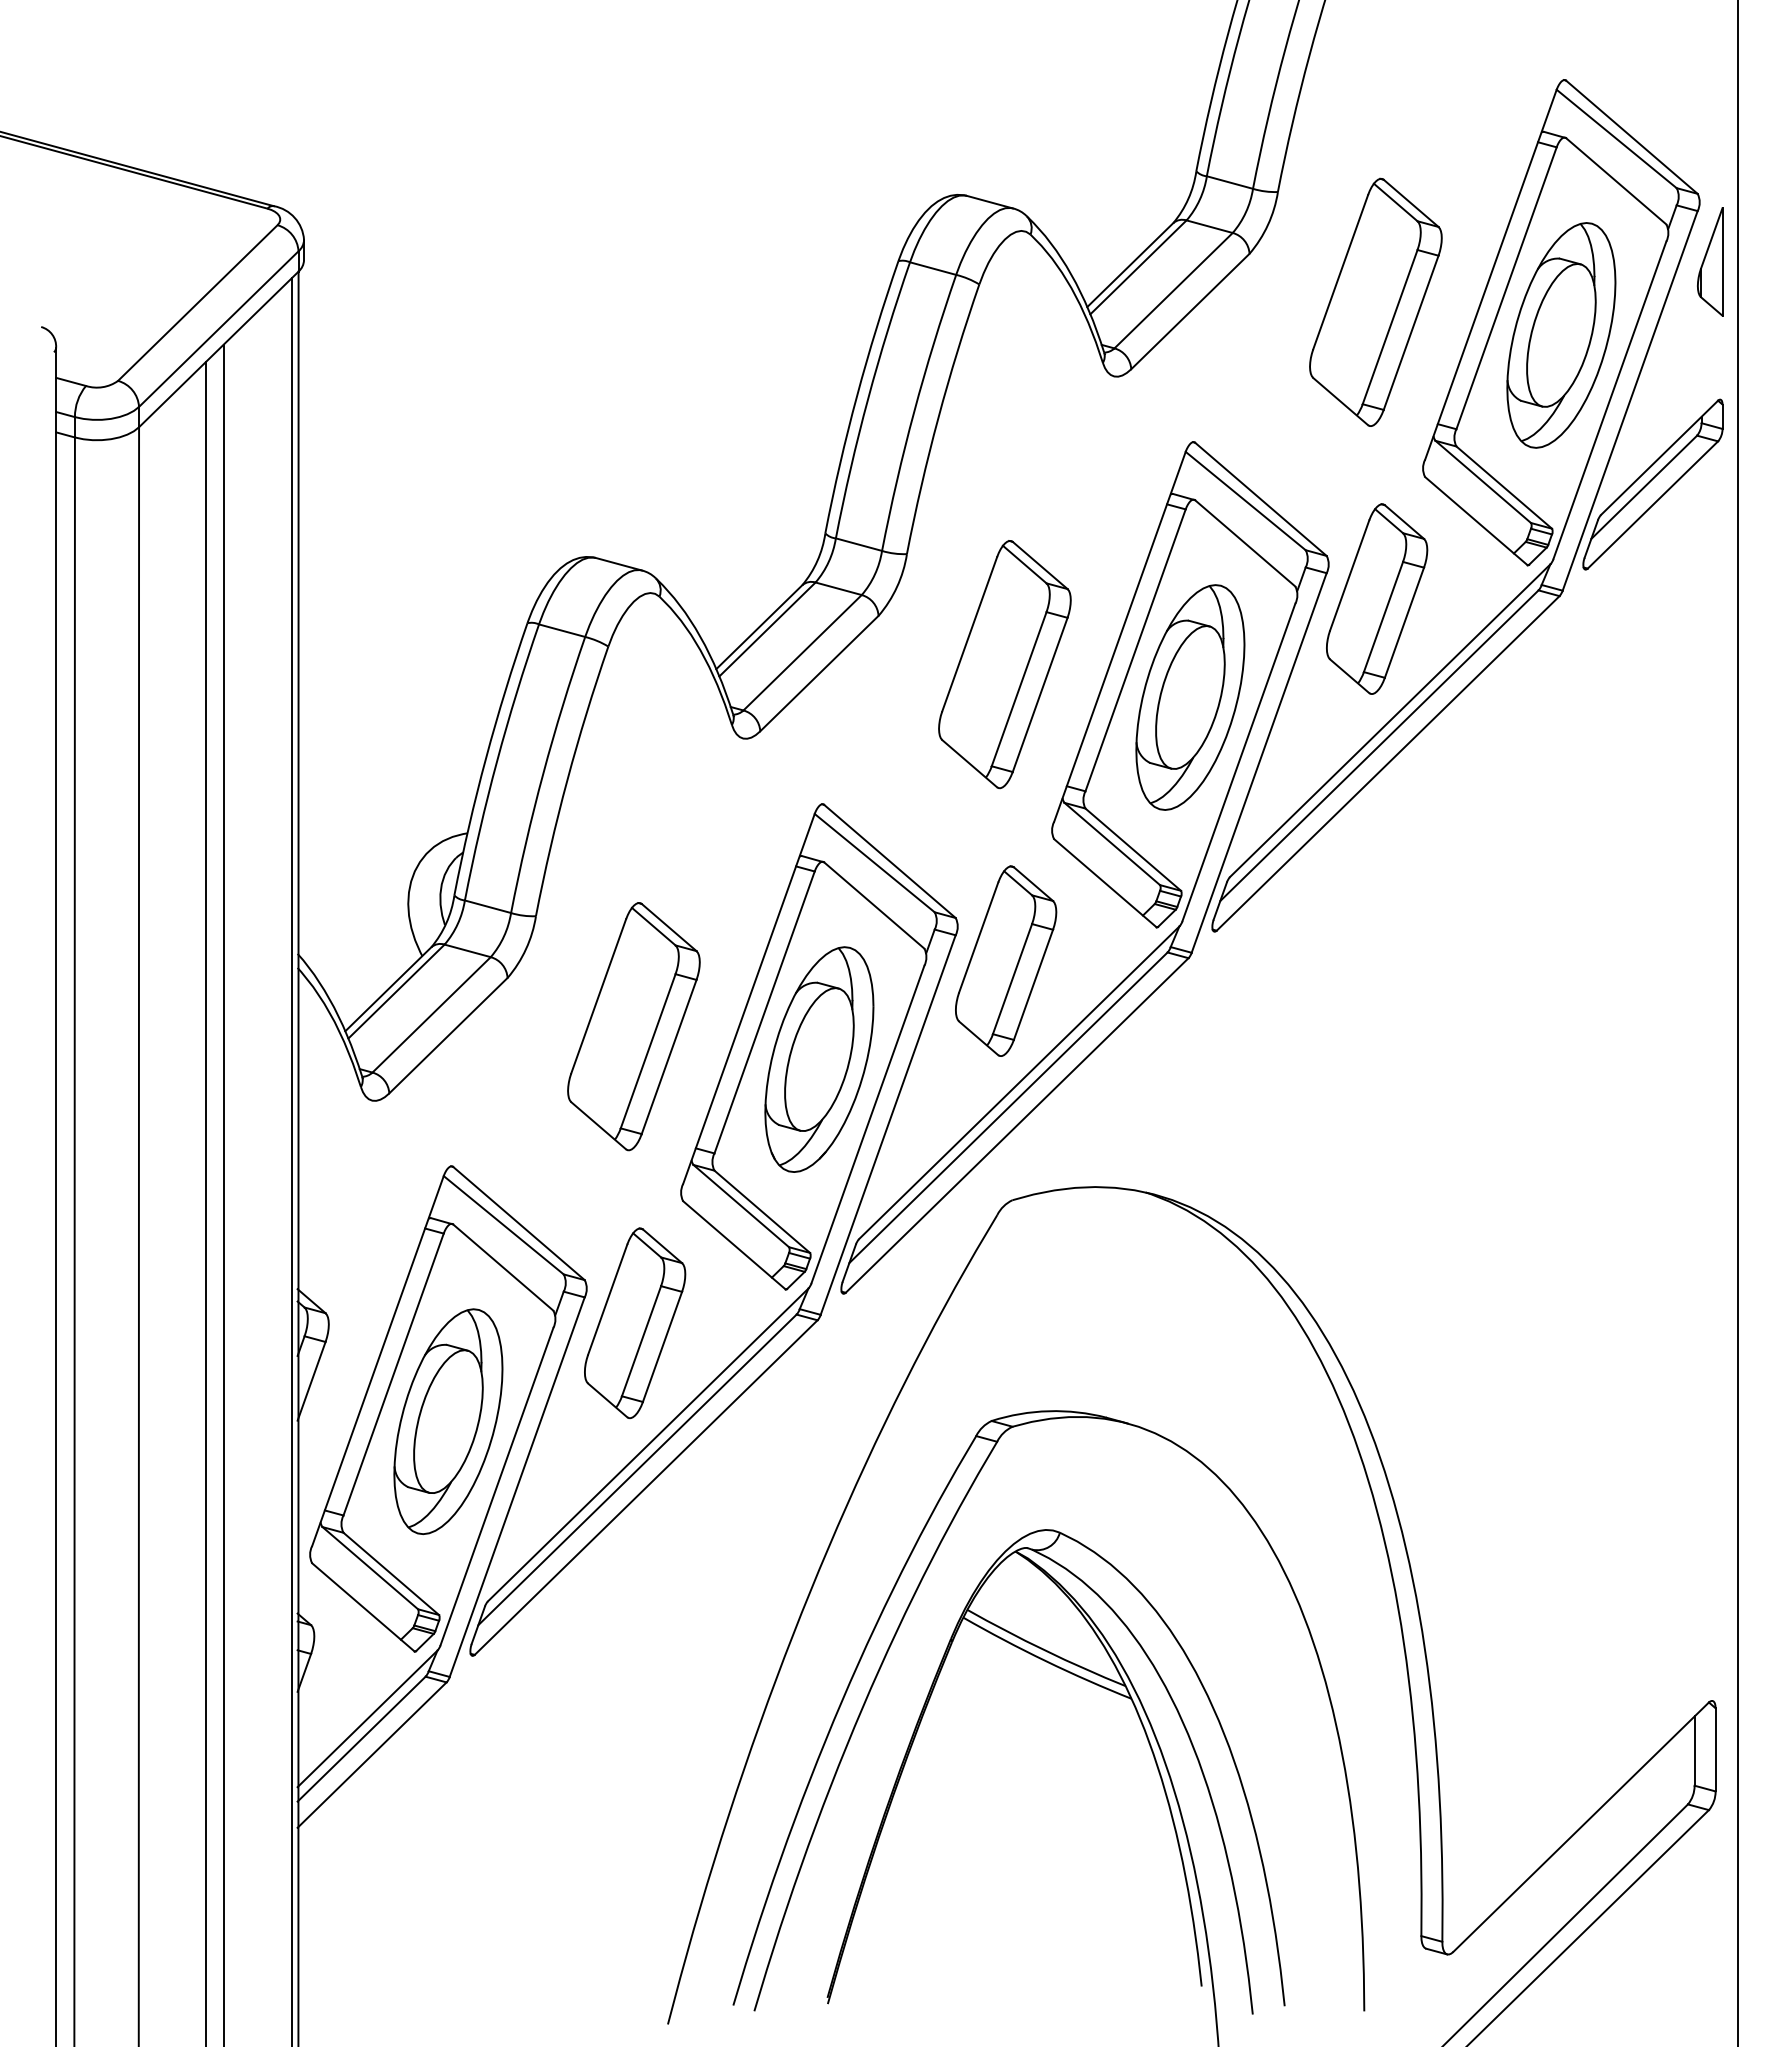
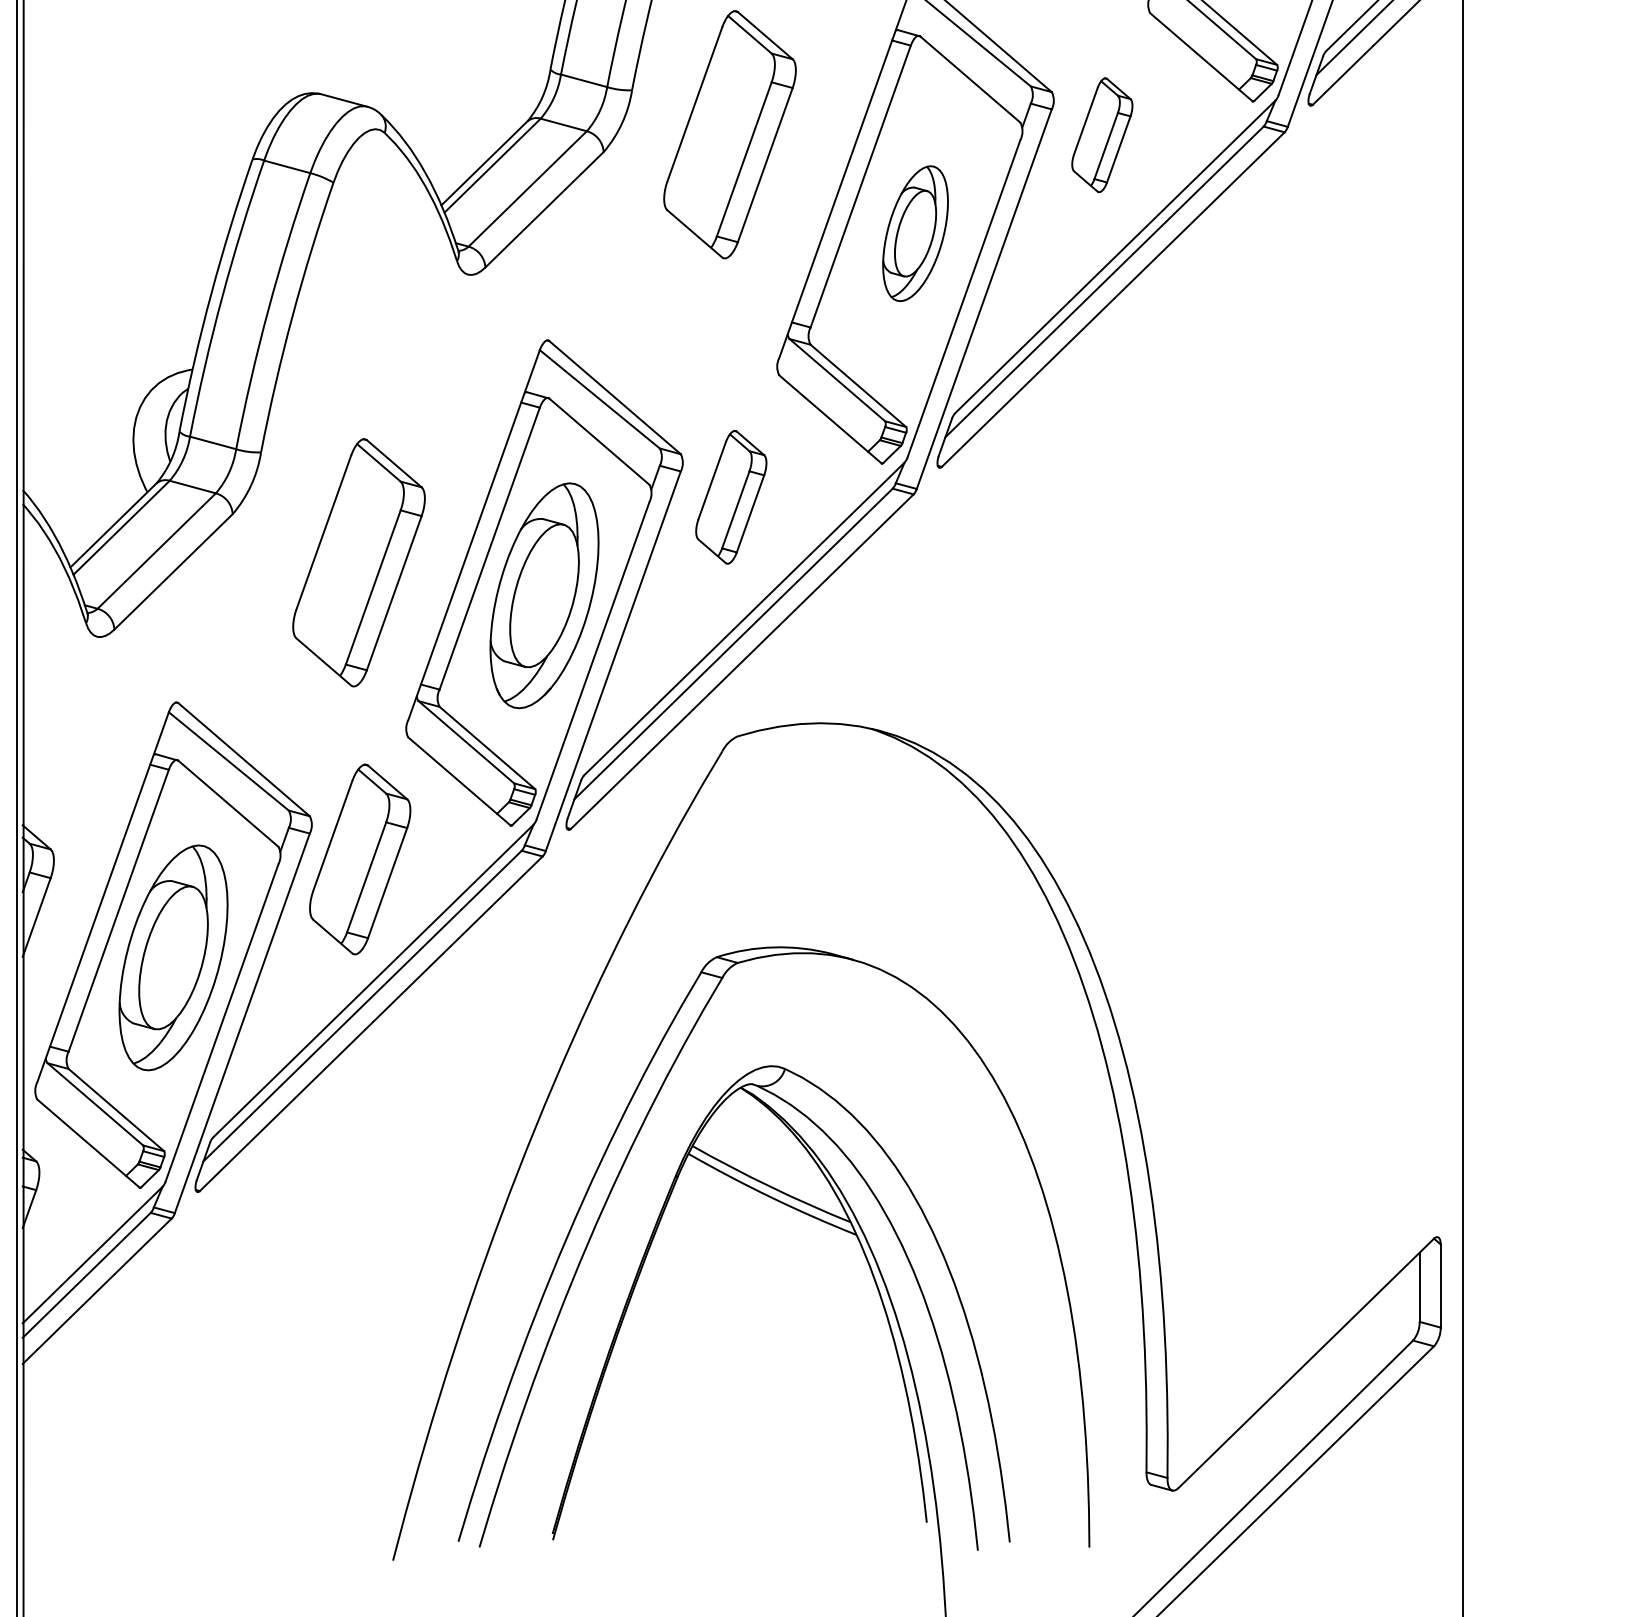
part: (1377, 598) -> (1102, 134), size x0.6
part: (1004, 664) -> (729, 134), moved
part: (1190, 697) -> (915, 233), size x0.6
part: (1006, 960) -> (731, 496), size x0.7

